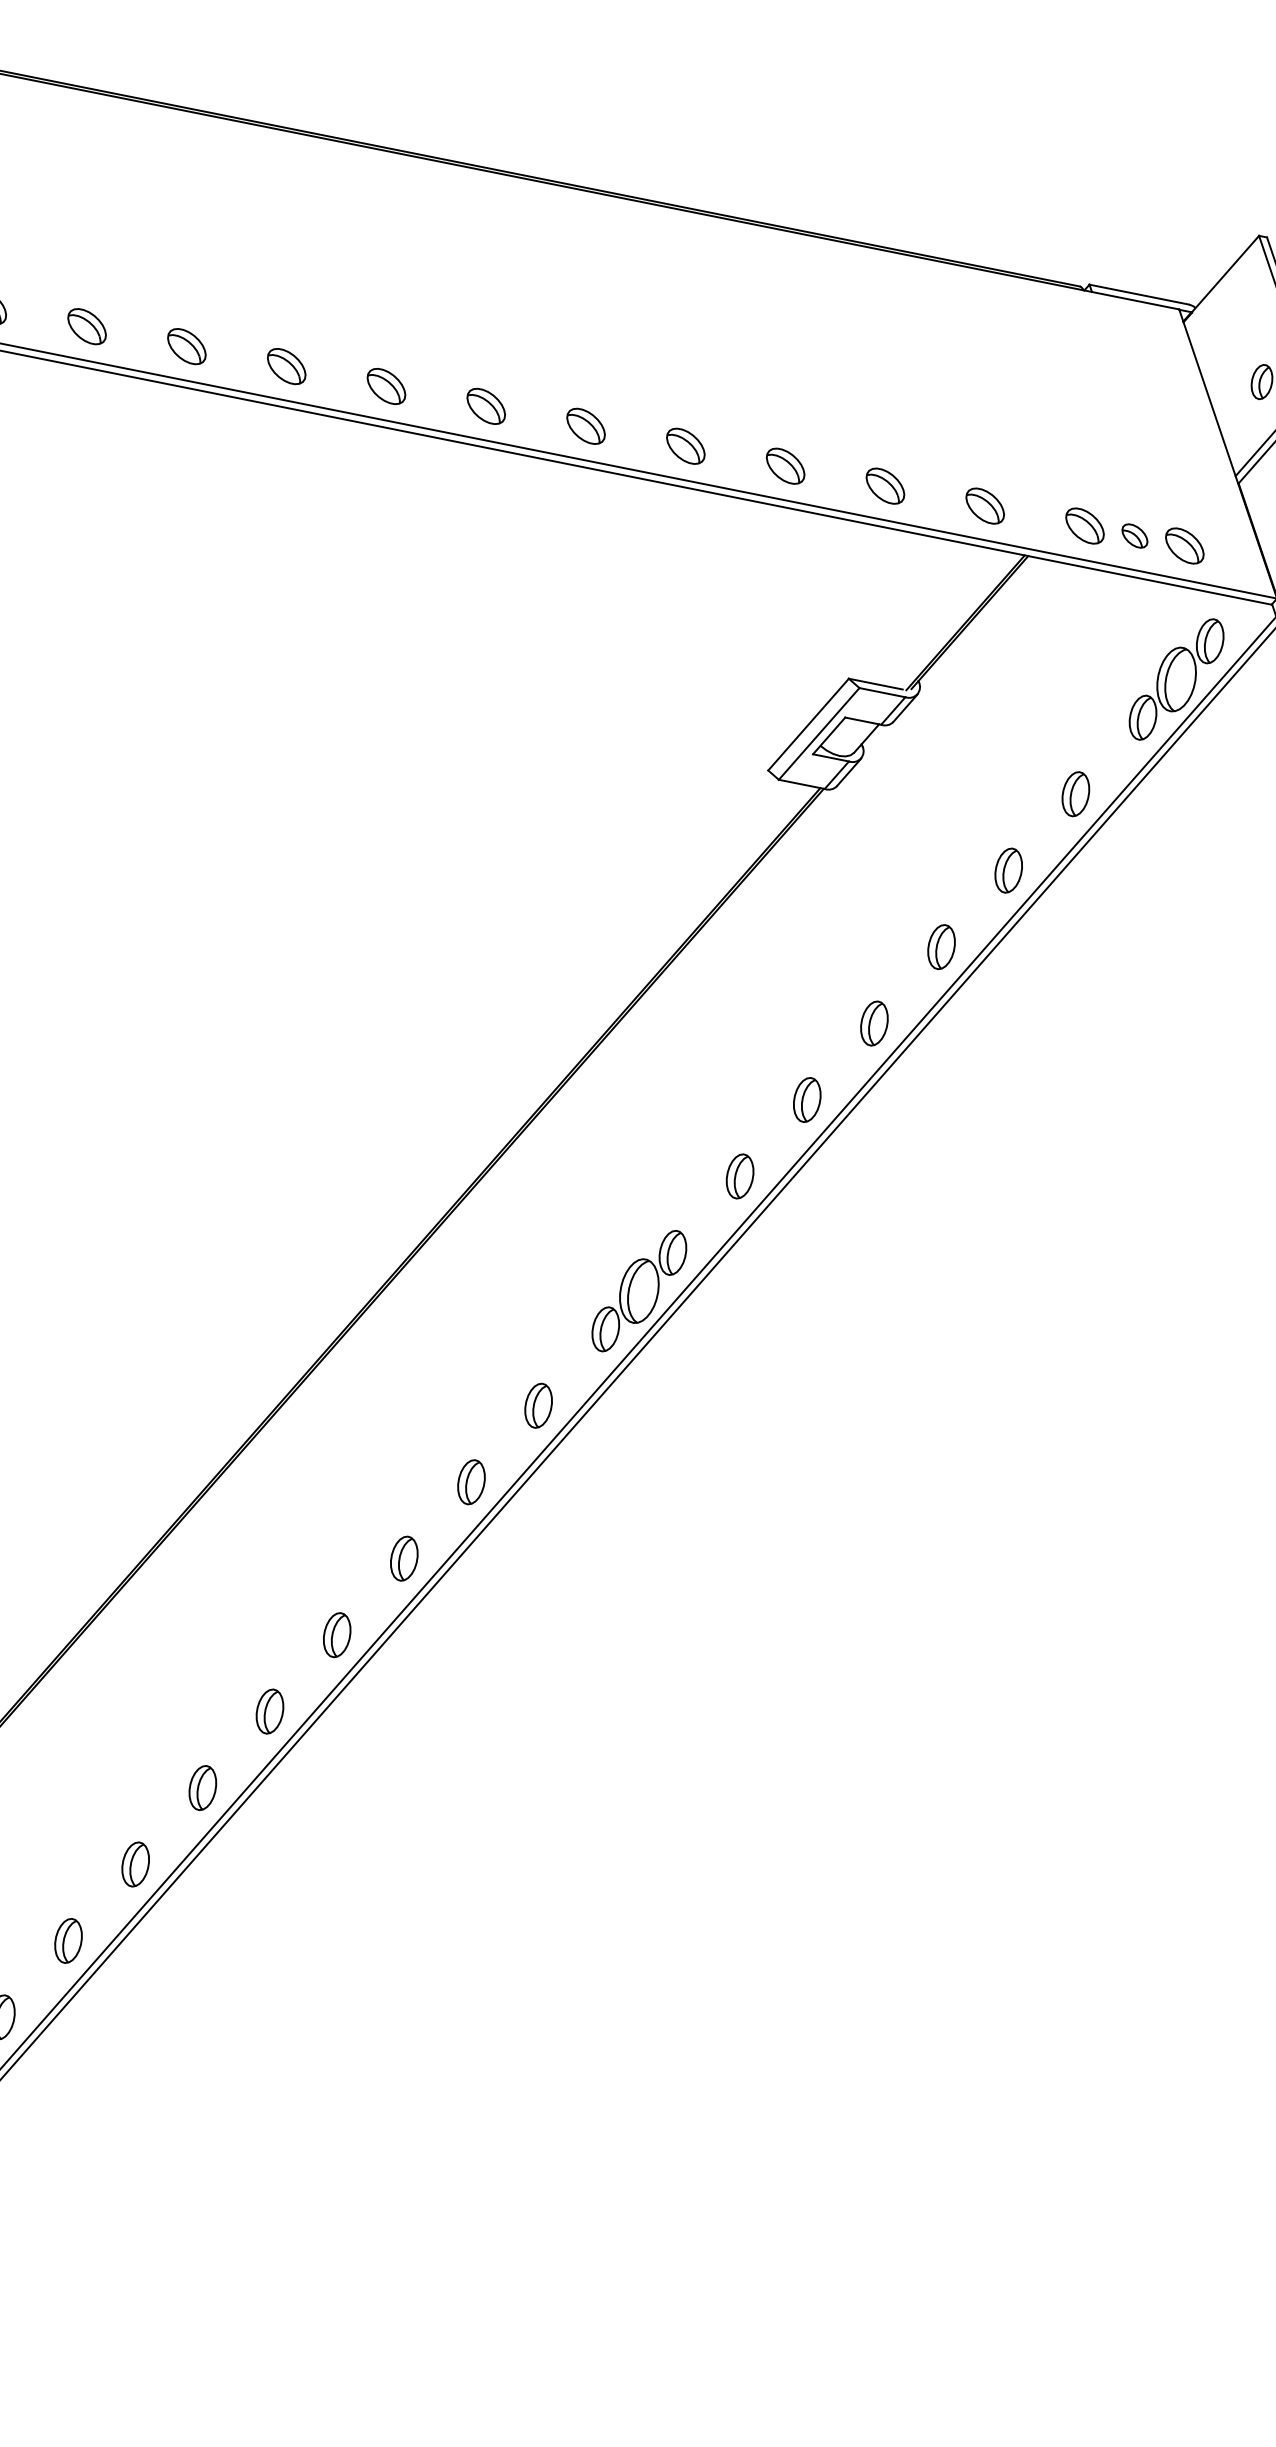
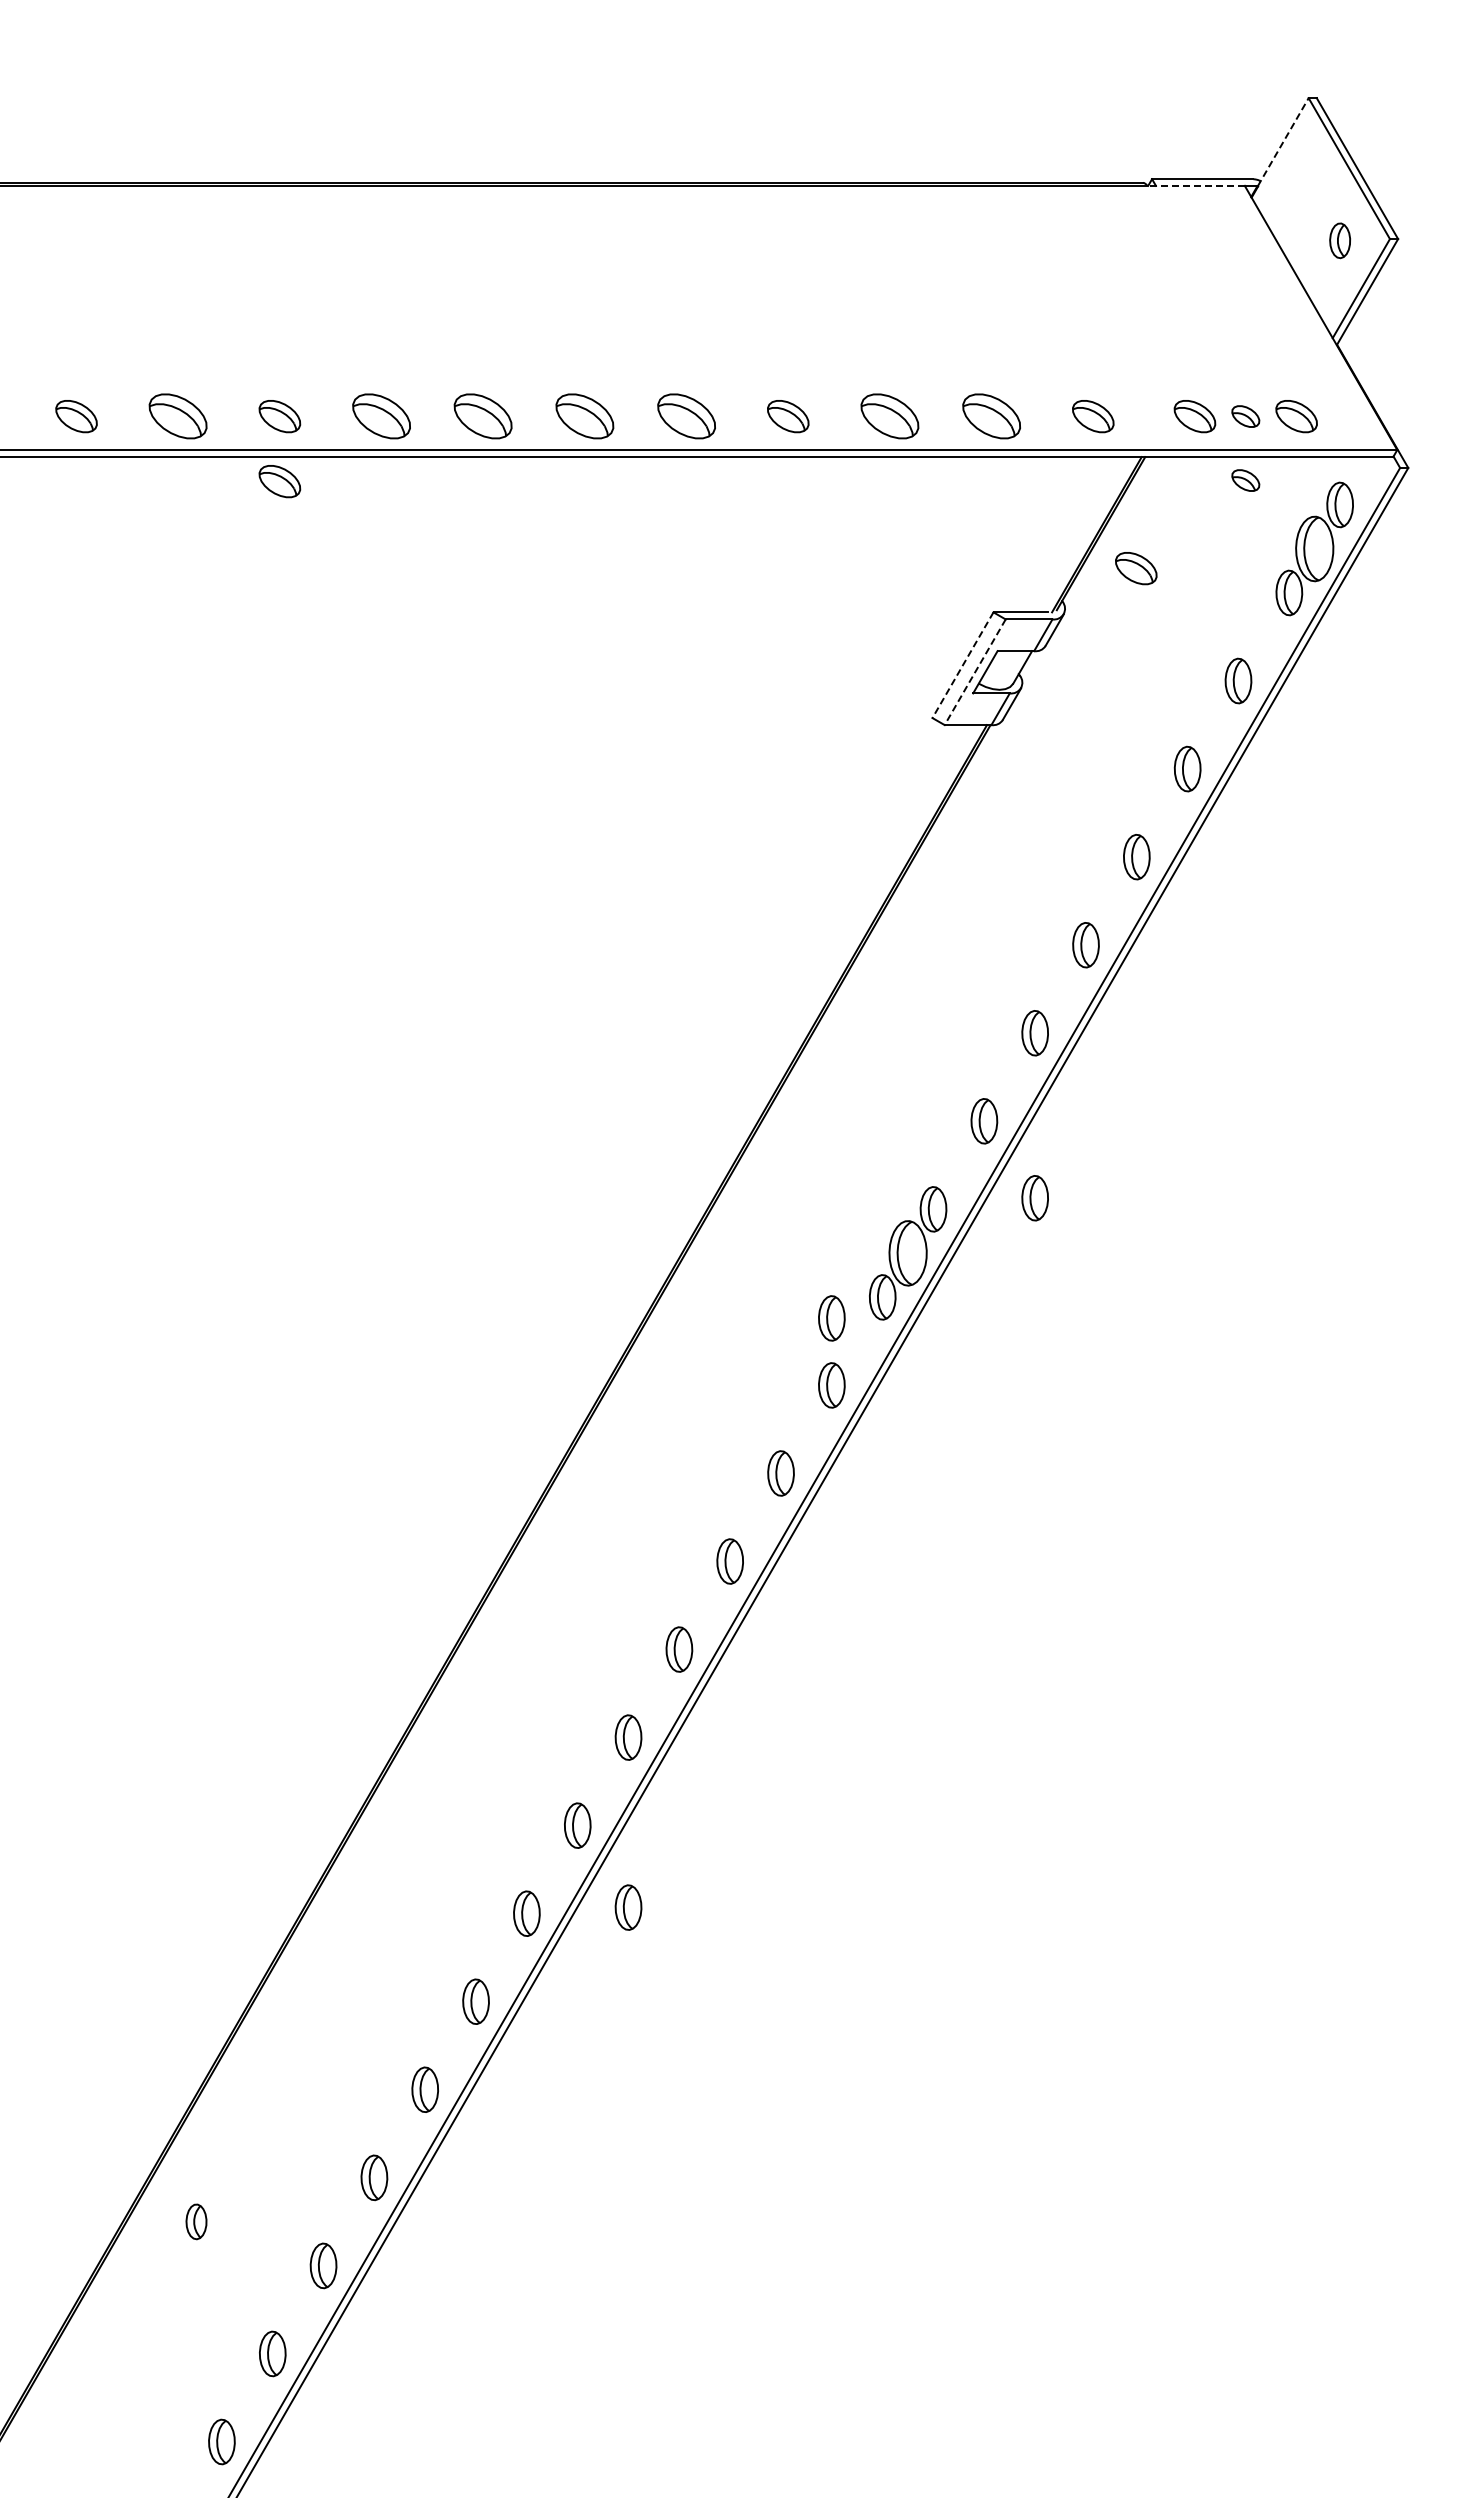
line: (1225, 274) -> (1283, 142), solid -> dashed
line: (1131, 299) -> (1196, 185), solid -> dashed
part: (87, 326) -> (178, 416), size x1.4
part: (286, 366) -> (381, 416), size x1.4
part: (386, 386) -> (483, 416), size x1.4
part: (485, 406) -> (584, 416), size x1.4
part: (173, 410) -> (279, 481), added
part: (585, 426) -> (686, 416), size x1.4
part: (785, 466) -> (889, 416), size x1.4
part: (885, 486) -> (991, 416), size x1.4
part: (1122, 598) -> (1245, 480), added
part: (997, 663) -> (1136, 568), added
line: (808, 724) -> (962, 665), solid -> dashed
line: (819, 734) -> (975, 672), solid -> dashed
part: (774, 1262) -> (1034, 1198), added
part: (551, 1340) -> (831, 1318), added
part: (236, 1878) -> (628, 1907), added

